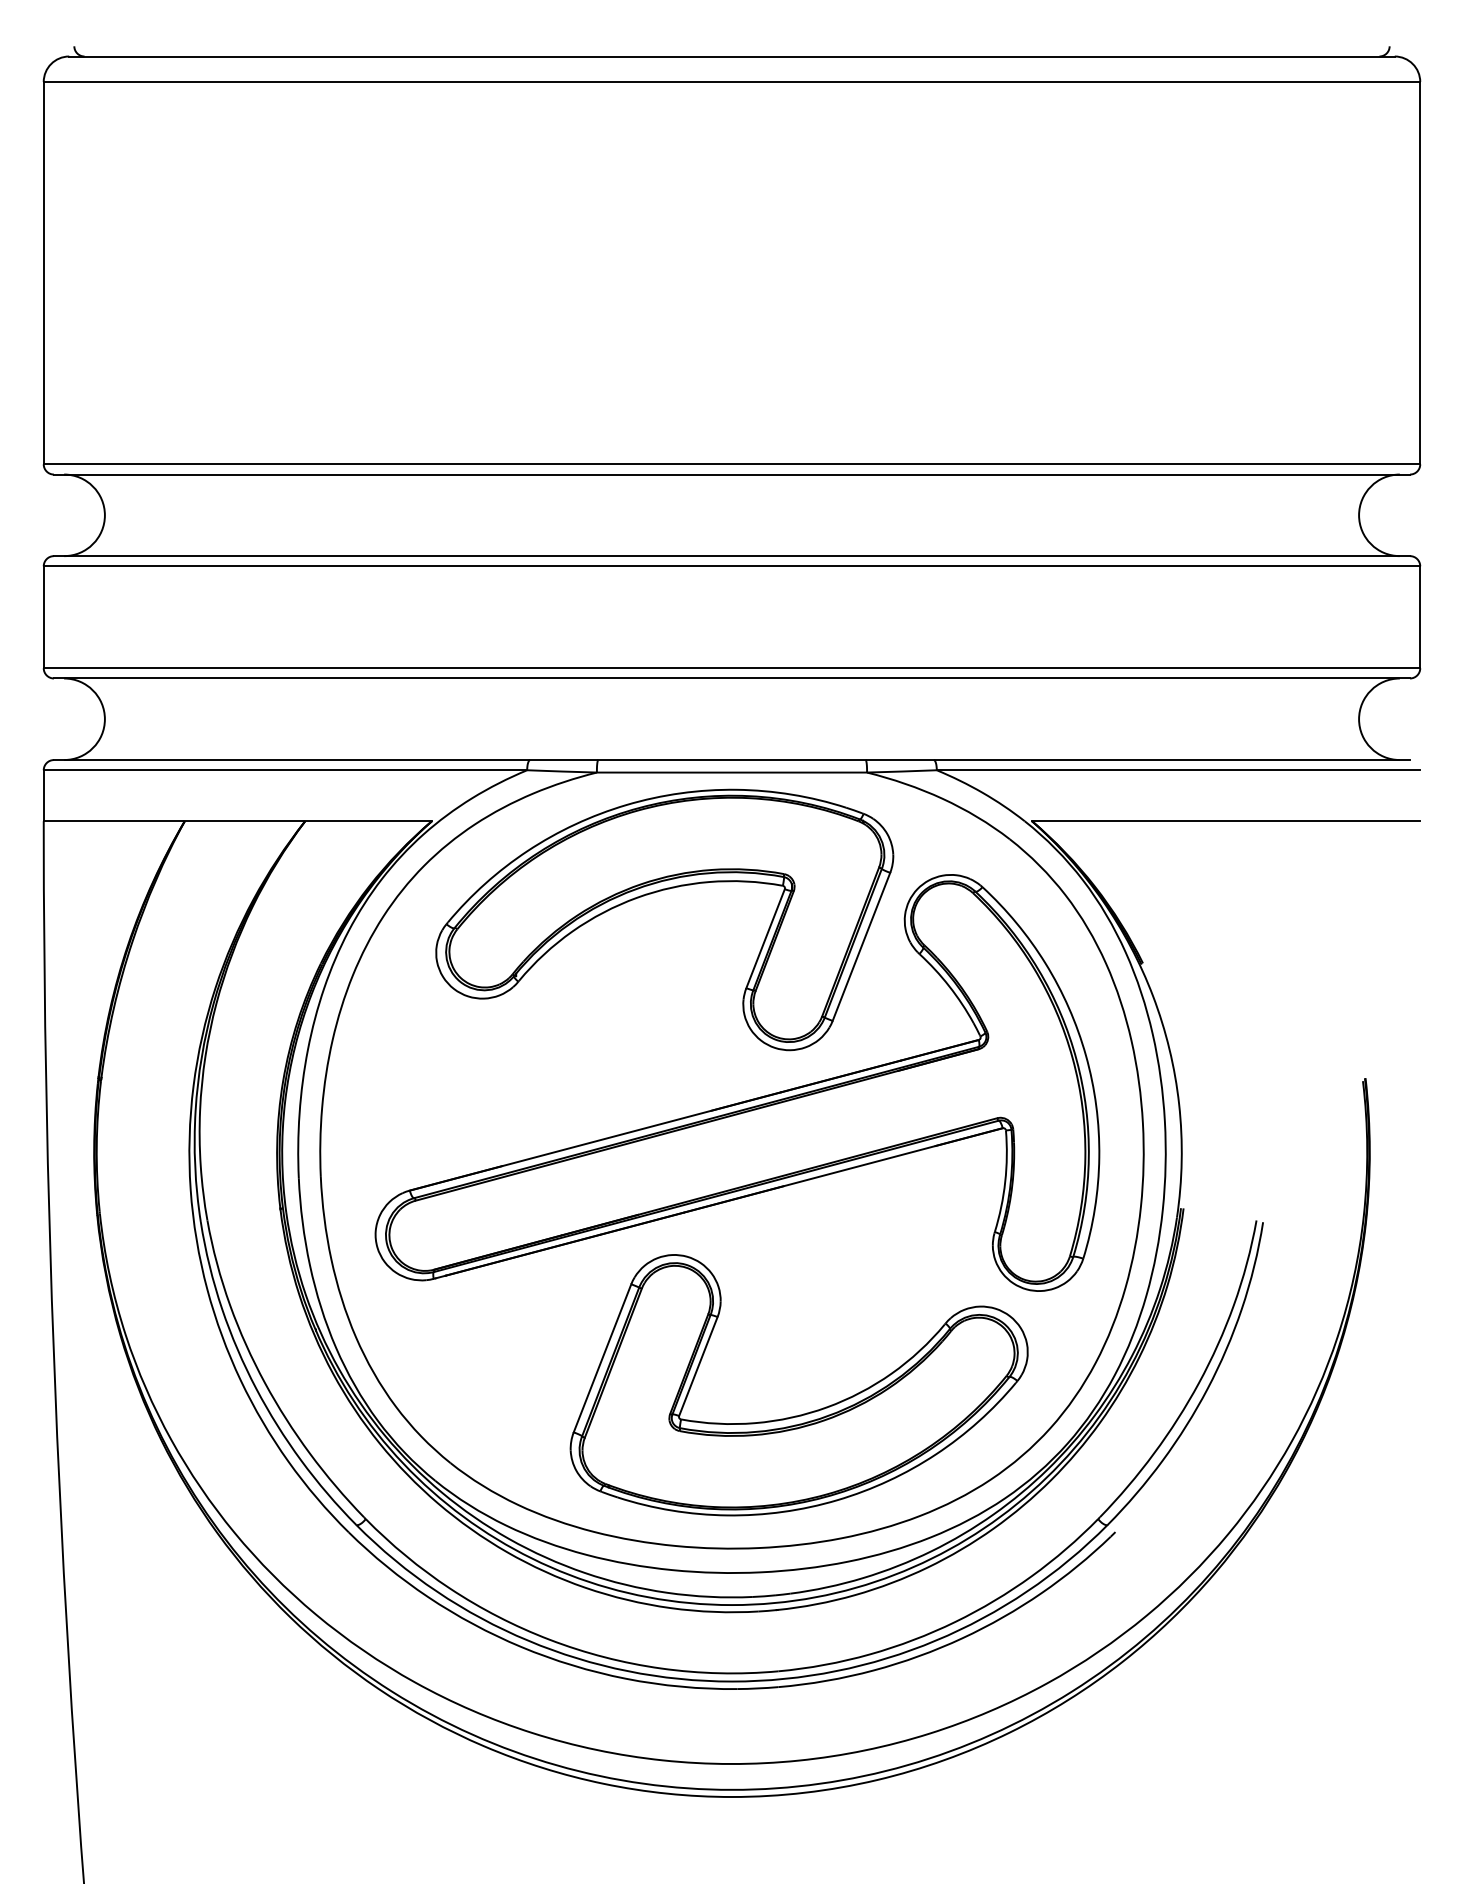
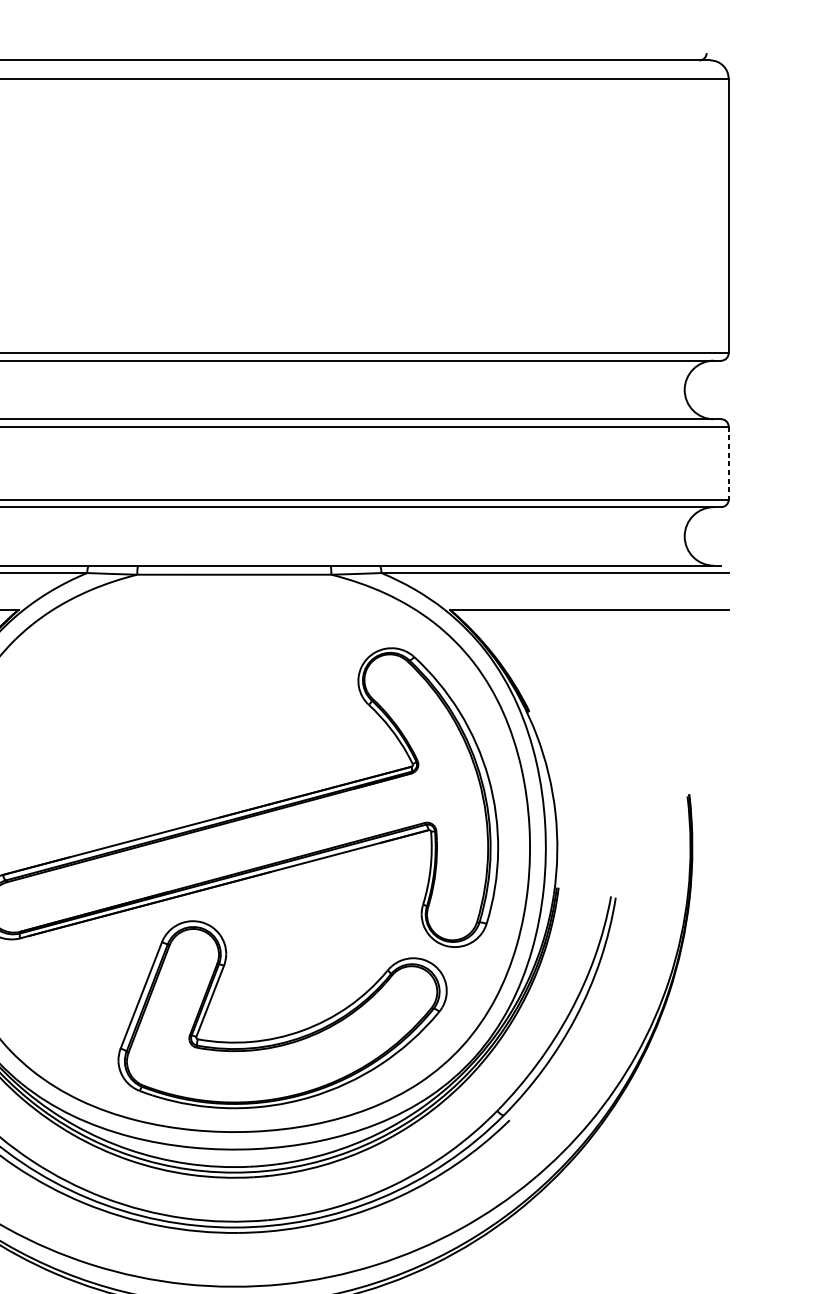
line: (1420, 617) -> (728, 463), solid -> dashed
part: (654, 893) -> (178, 661), removed

